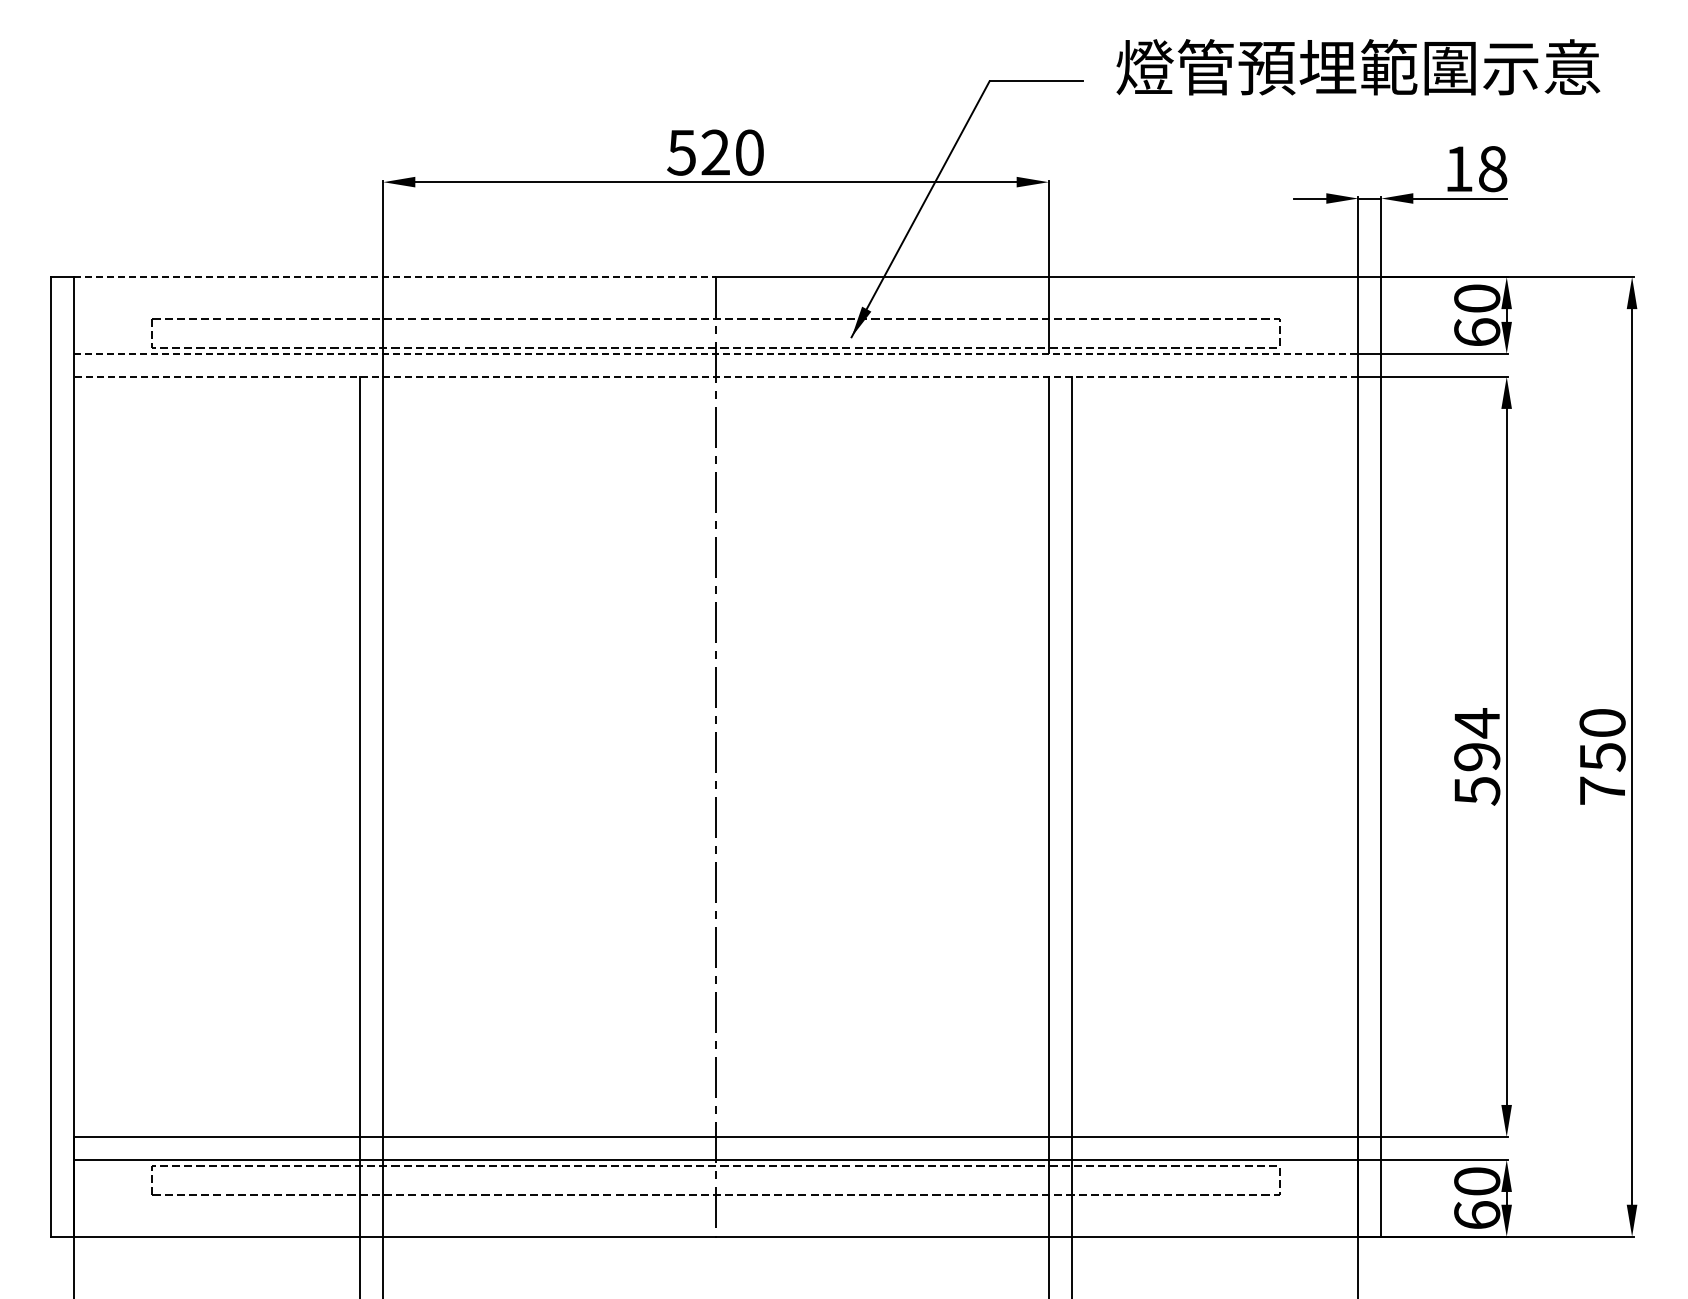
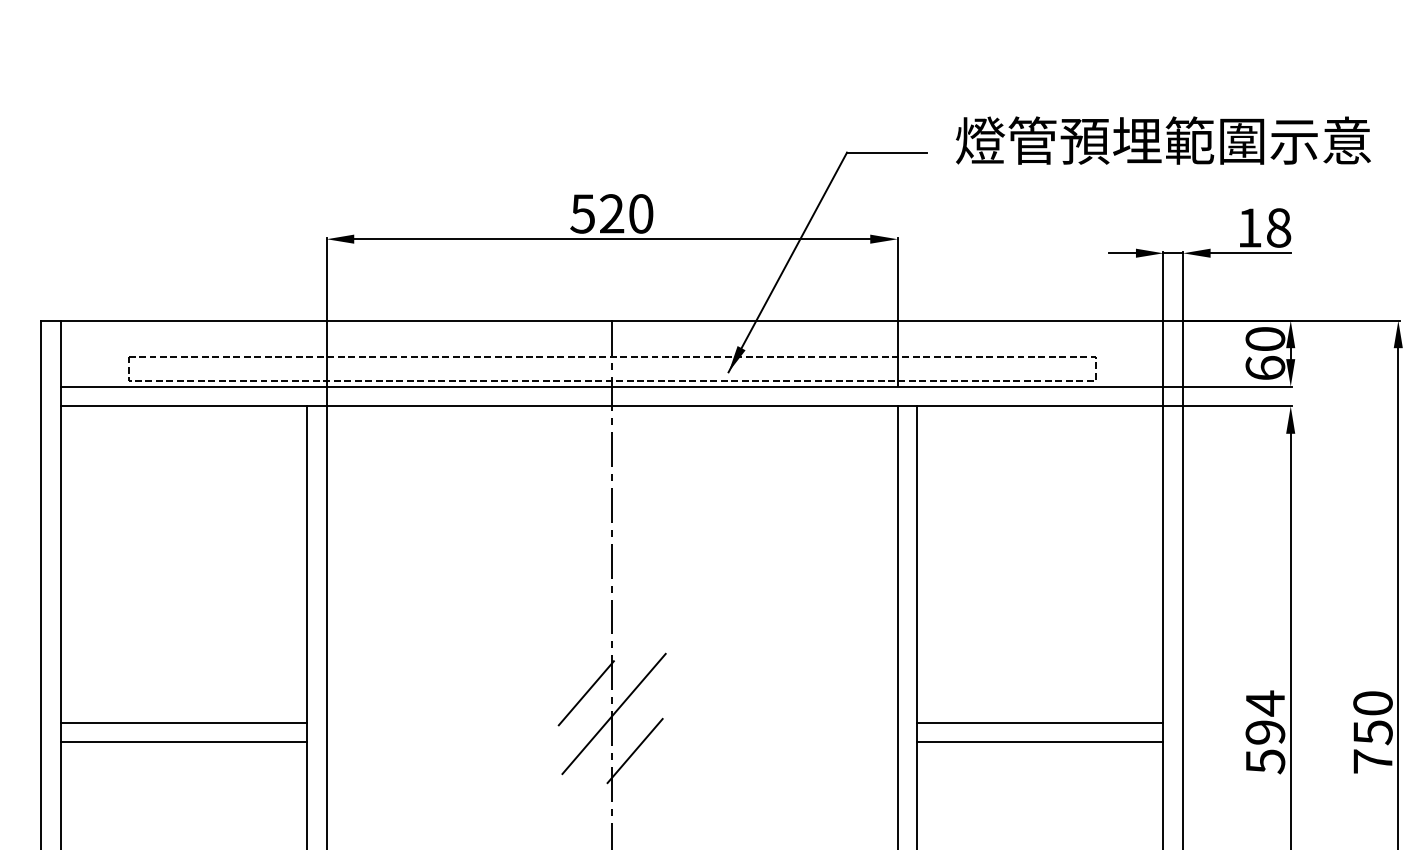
line: (395, 277) -> (337, 321), dashed -> solid
line: (716, 353) -> (612, 386), dashed -> solid
line: (715, 376) -> (611, 405), dashed -> solid
line: (685, 710) -> (586, 692), added
line: (717, 735) -> (613, 714), added
line: (216, 745) -> (183, 722), added
line: (1214, 745) -> (1039, 722), added
line: (216, 768) -> (183, 742), added
line: (1214, 768) -> (1039, 742), added
line: (742, 778) -> (634, 750), added

